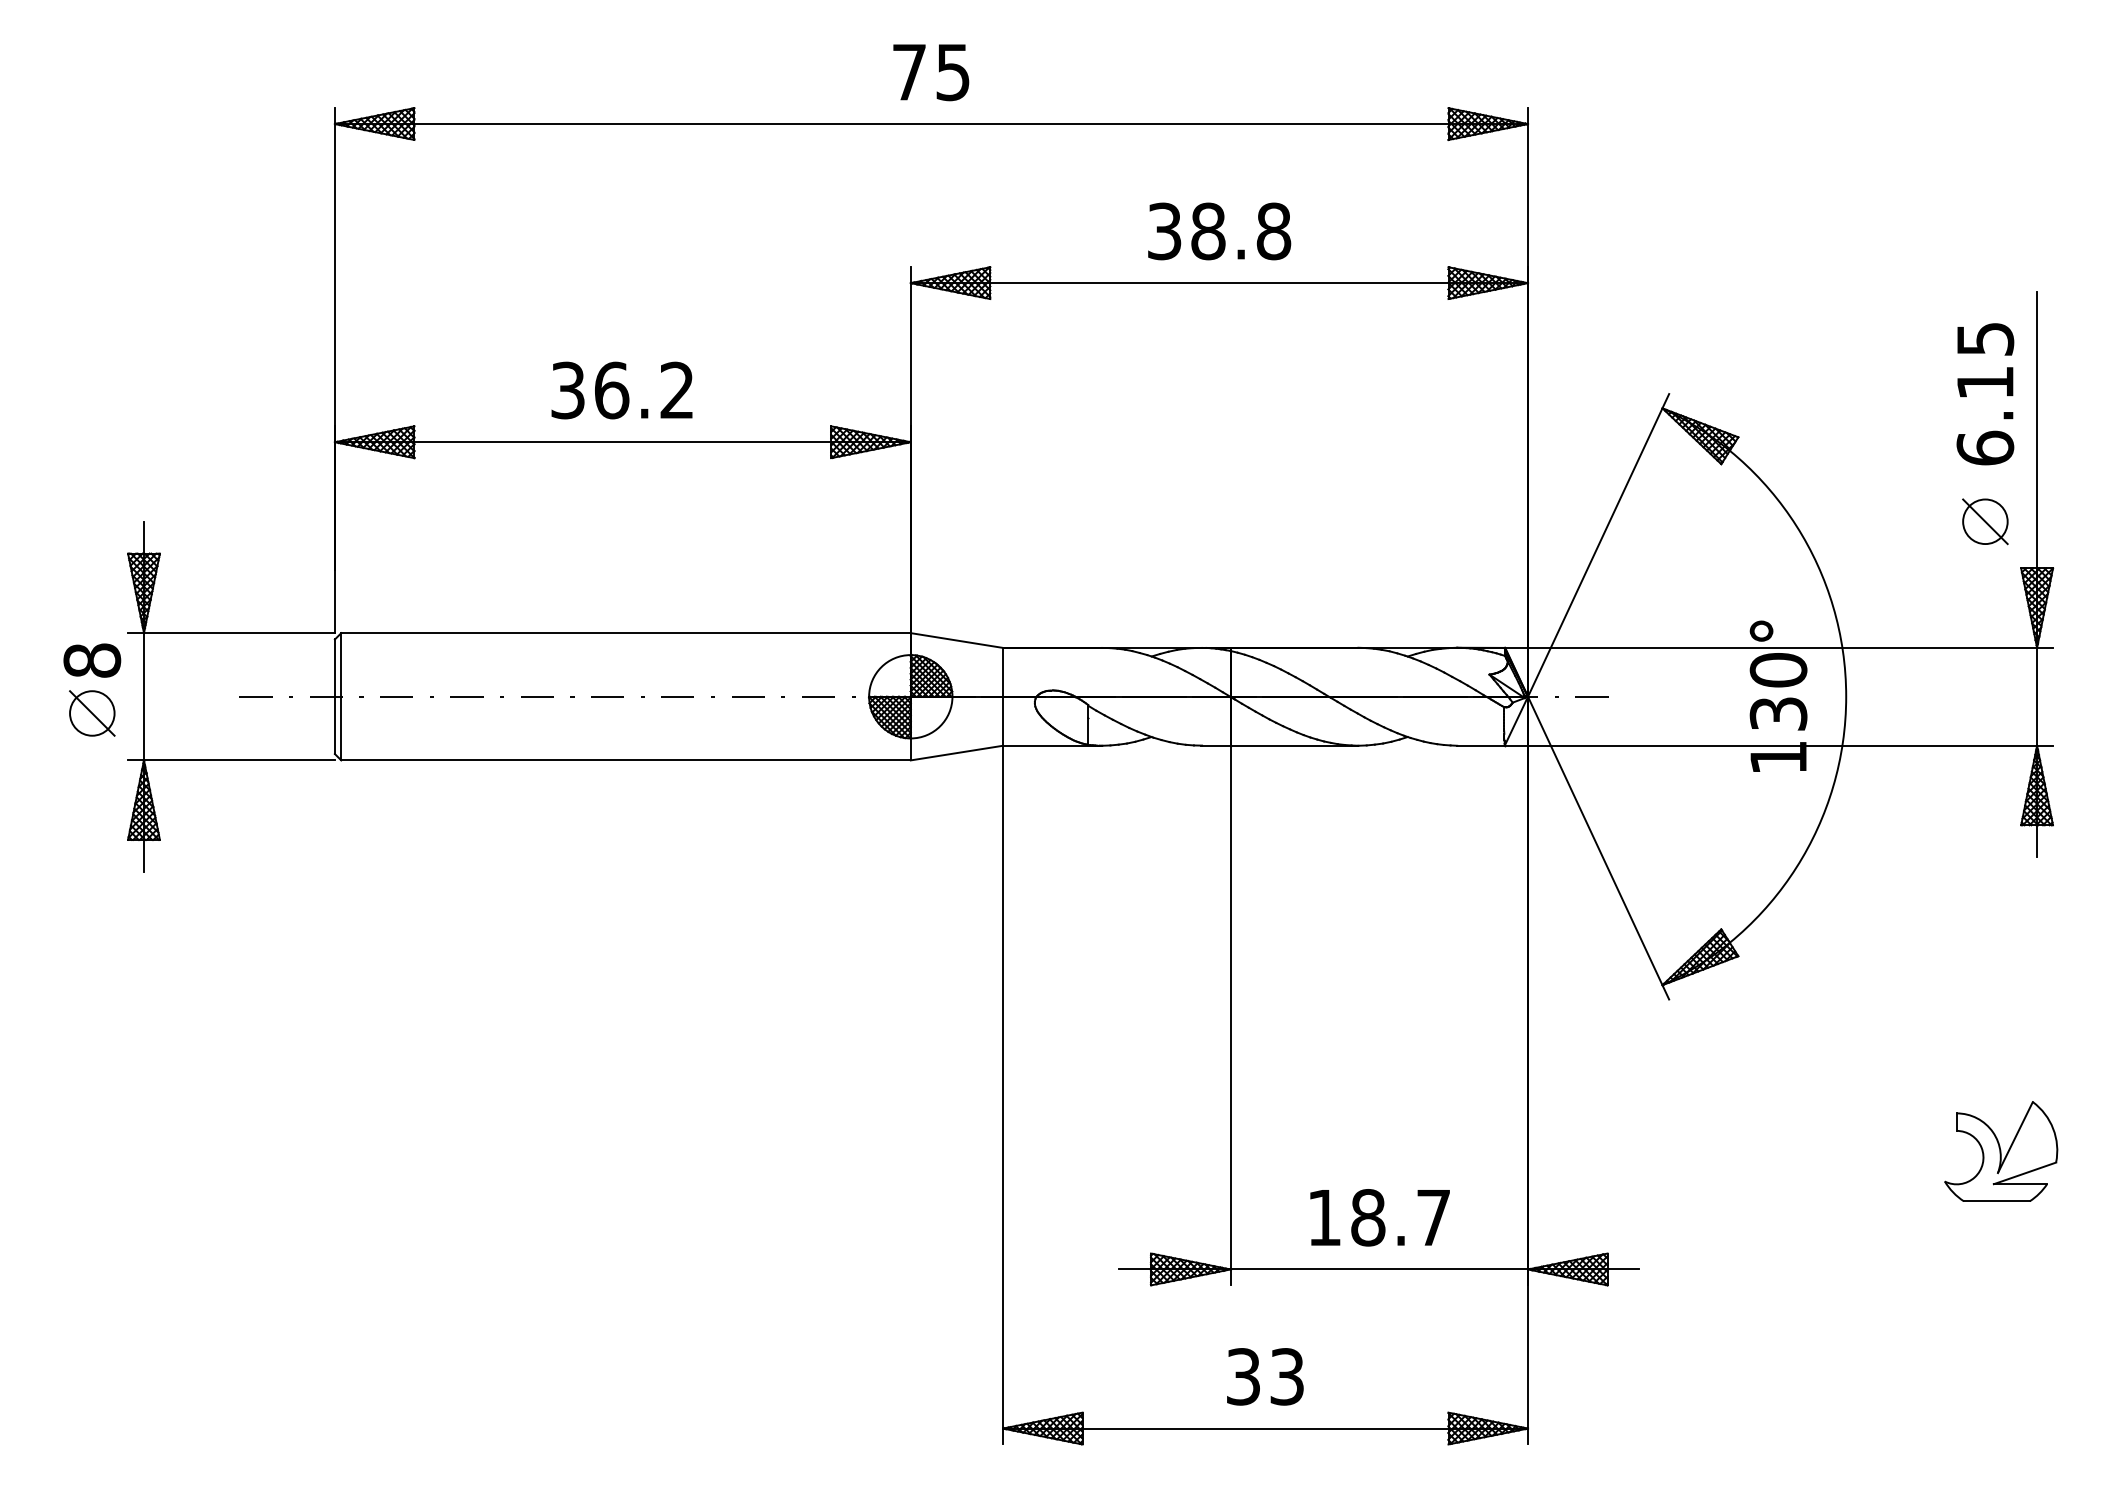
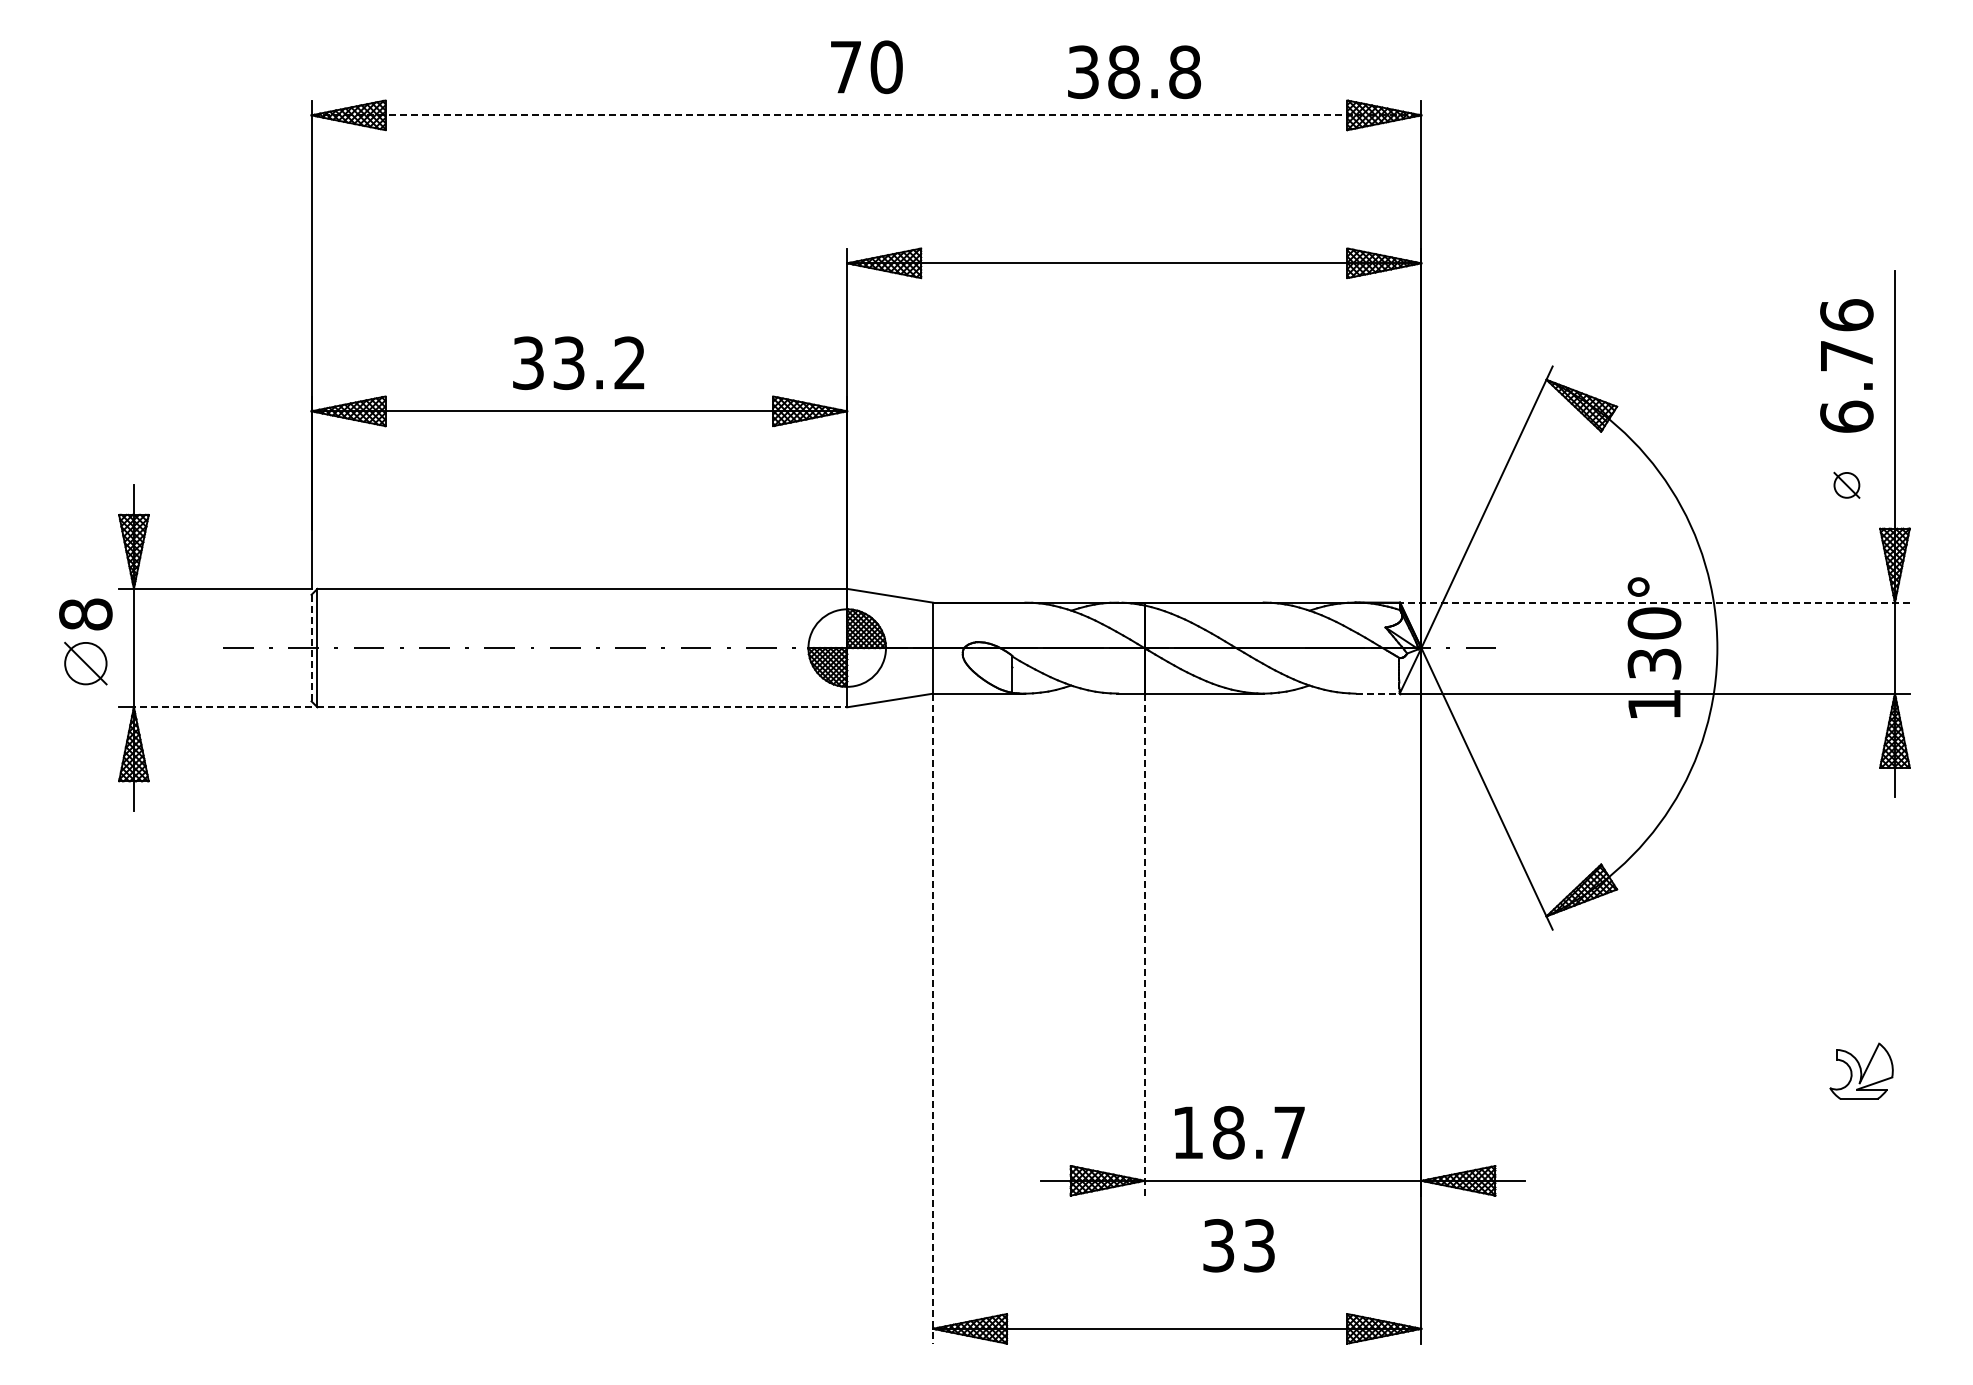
text: (953, 72) -> (886, 67), 75 -> 70
line: (931, 124) -> (866, 115), solid -> dashed
text: (1219, 231) -> (1134, 72), moved
text: (1985, 360) -> (1846, 335), 6.15 -> 6.76
text: (612, 390) -> (569, 363), 36.2 -> 33.2
part: (1985, 521) -> (1846, 485), size x0.6
line: (1779, 647) -> (1655, 602), solid -> dashed
line: (334, 697) -> (311, 648), solid -> dashed
line: (1481, 745) -> (1378, 693), solid -> dashed
line: (239, 760) -> (222, 707), solid -> dashed
line: (626, 760) -> (582, 707), solid -> dashed
line: (1230, 1015) -> (1144, 944), solid -> dashed
line: (1003, 1094) -> (933, 1018), solid -> dashed
part: (2001, 1151) -> (1861, 1071), size x0.6
text: (1379, 1217) -> (1239, 1132), moved
text: (1264, 1376) -> (1238, 1245), moved

